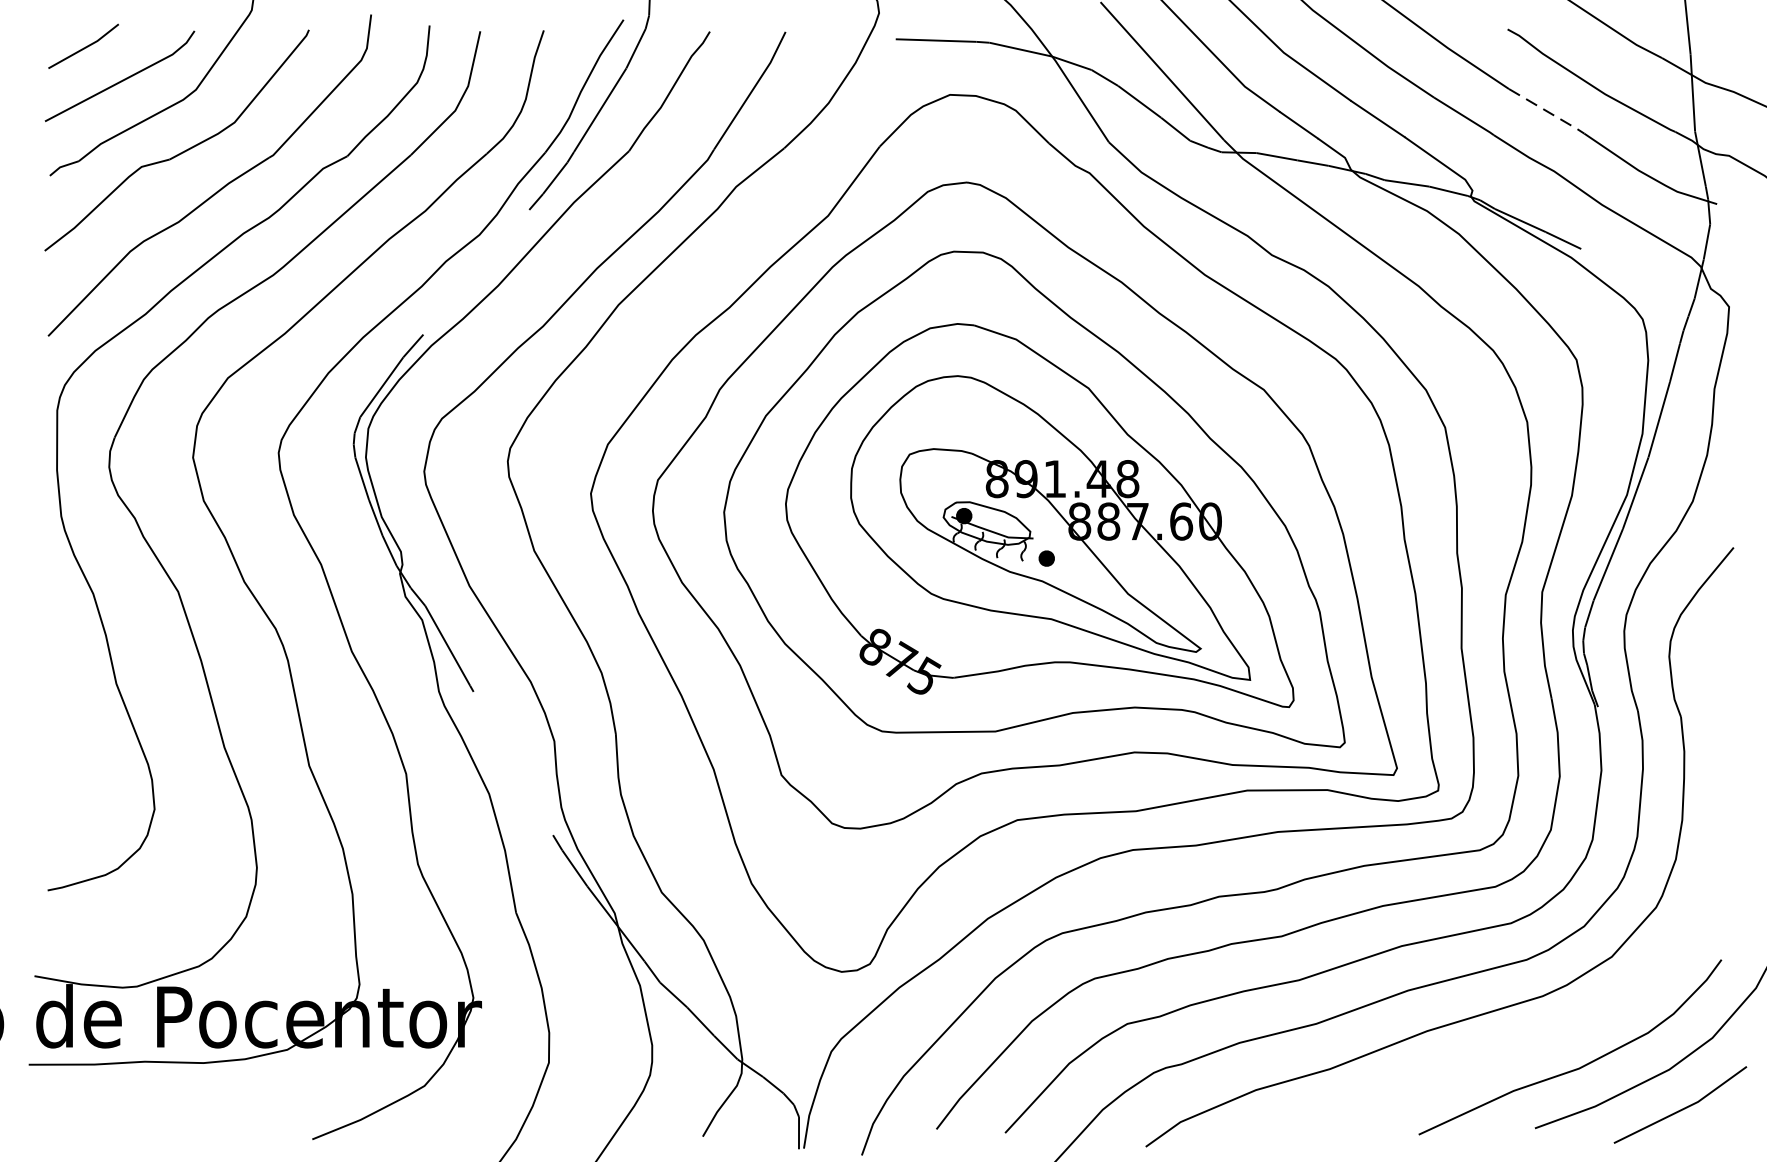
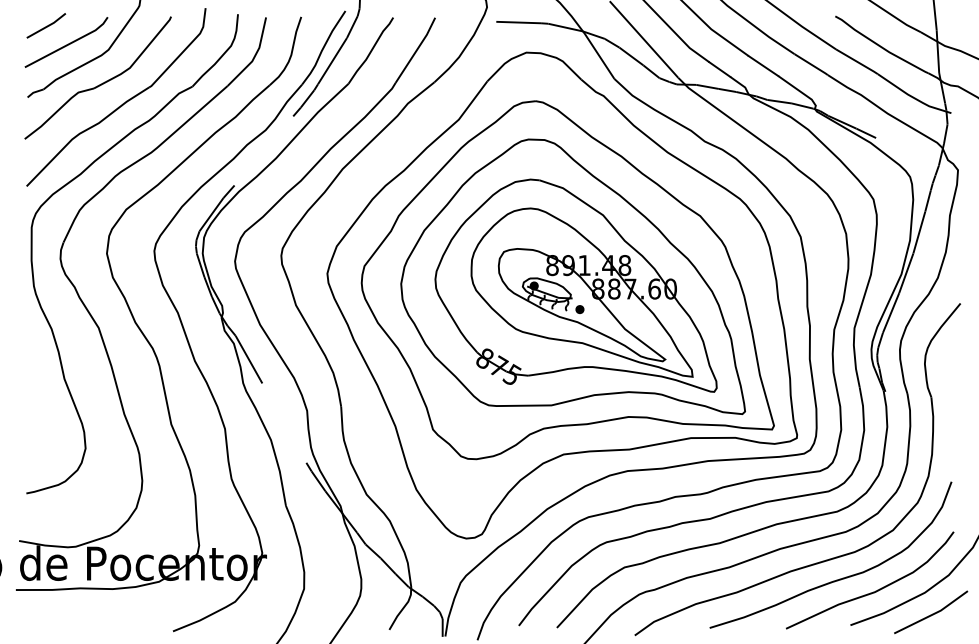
line: (1547, 112) -> (857, 62), dashed -> solid
curve: (1515, 1043) -> (839, 578), added

